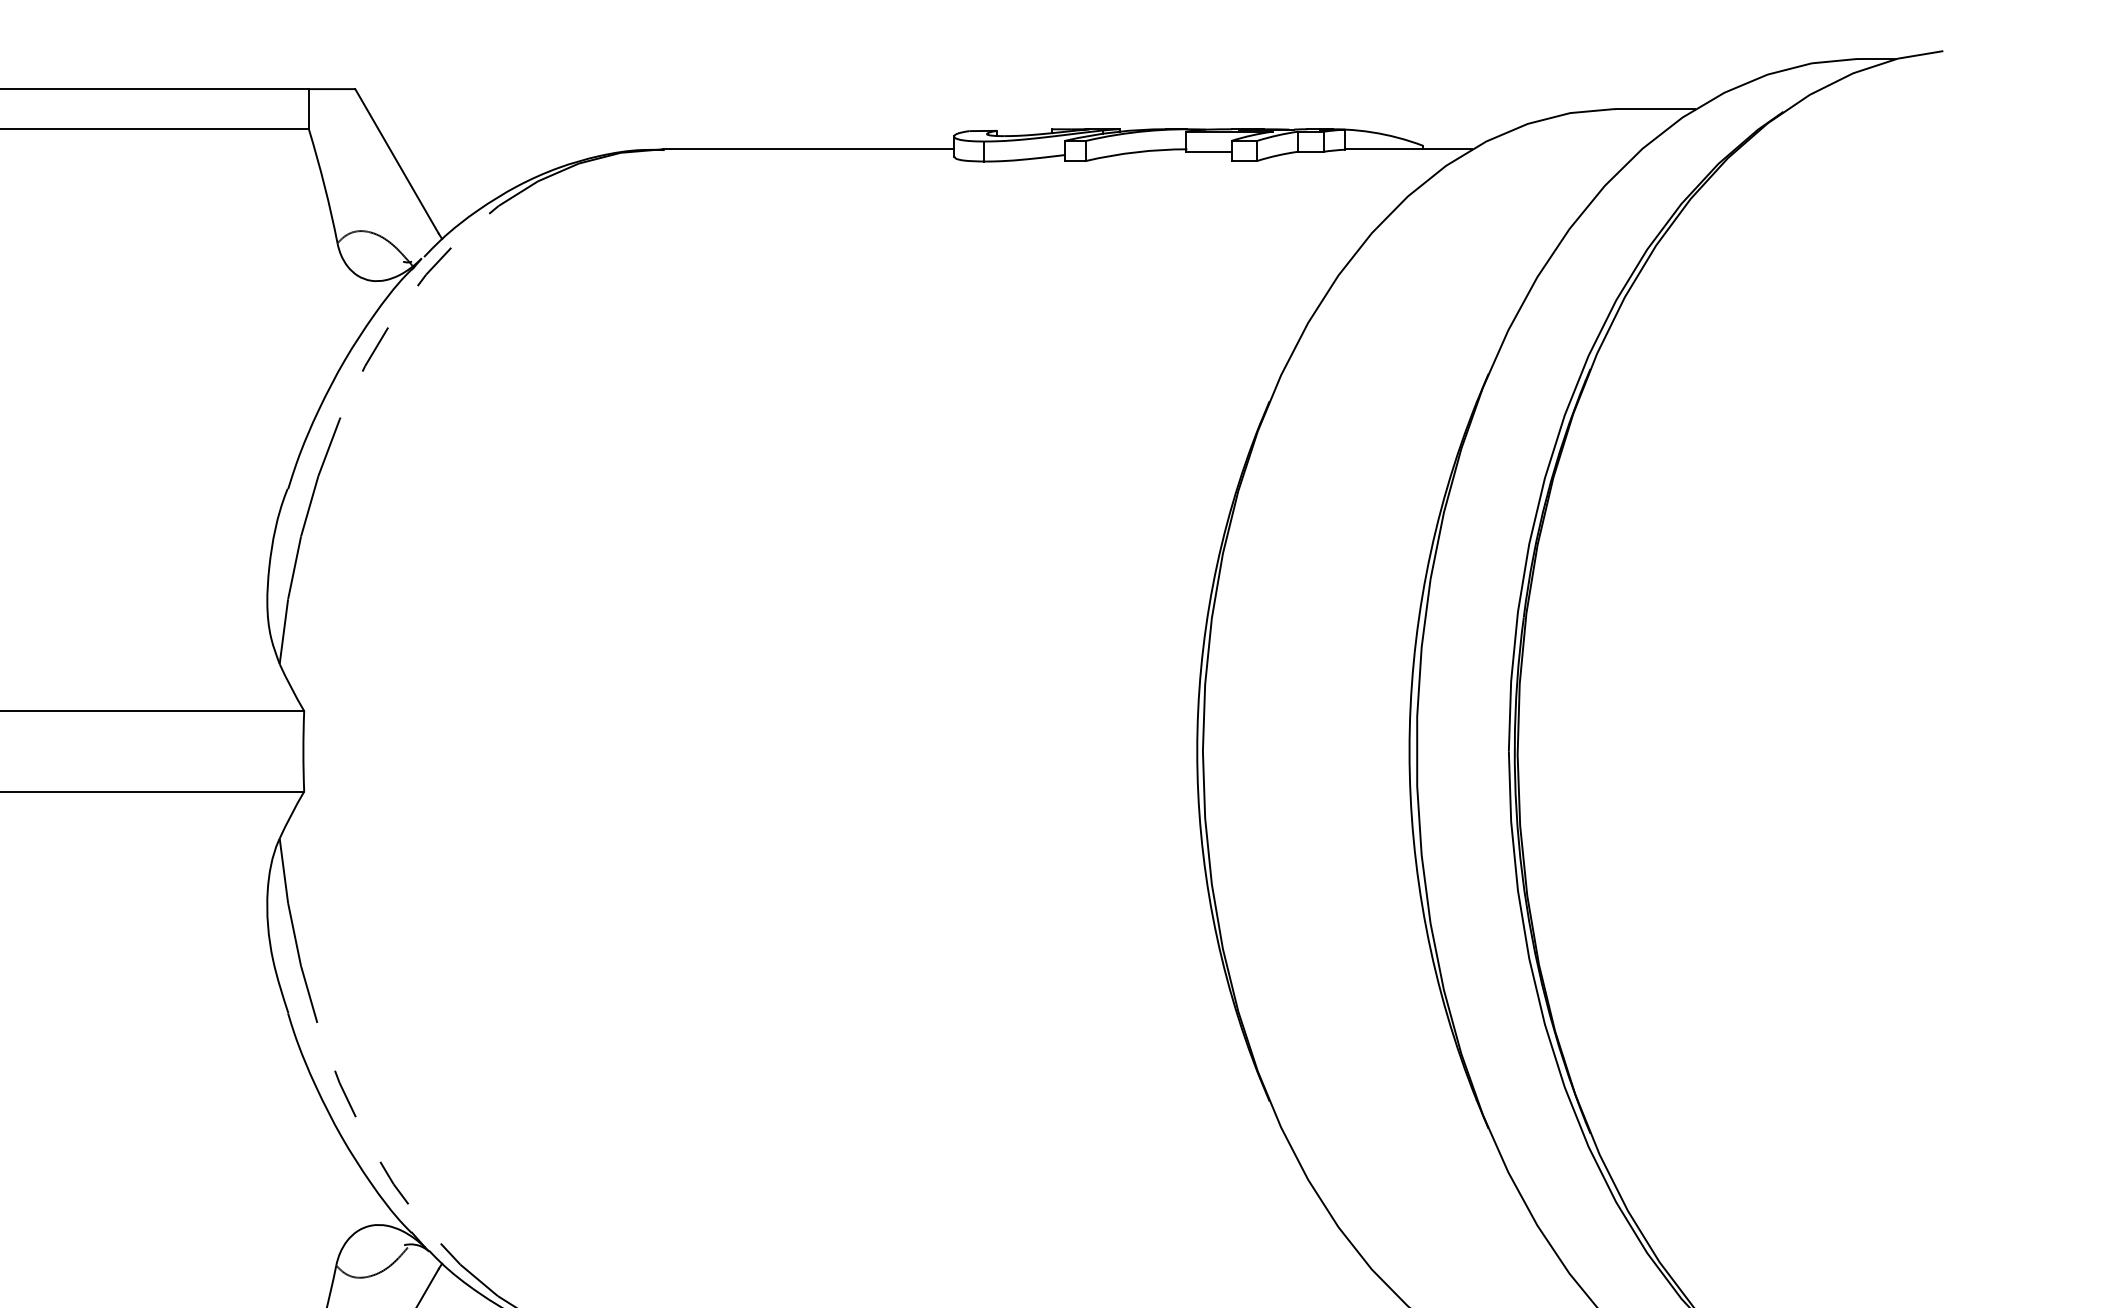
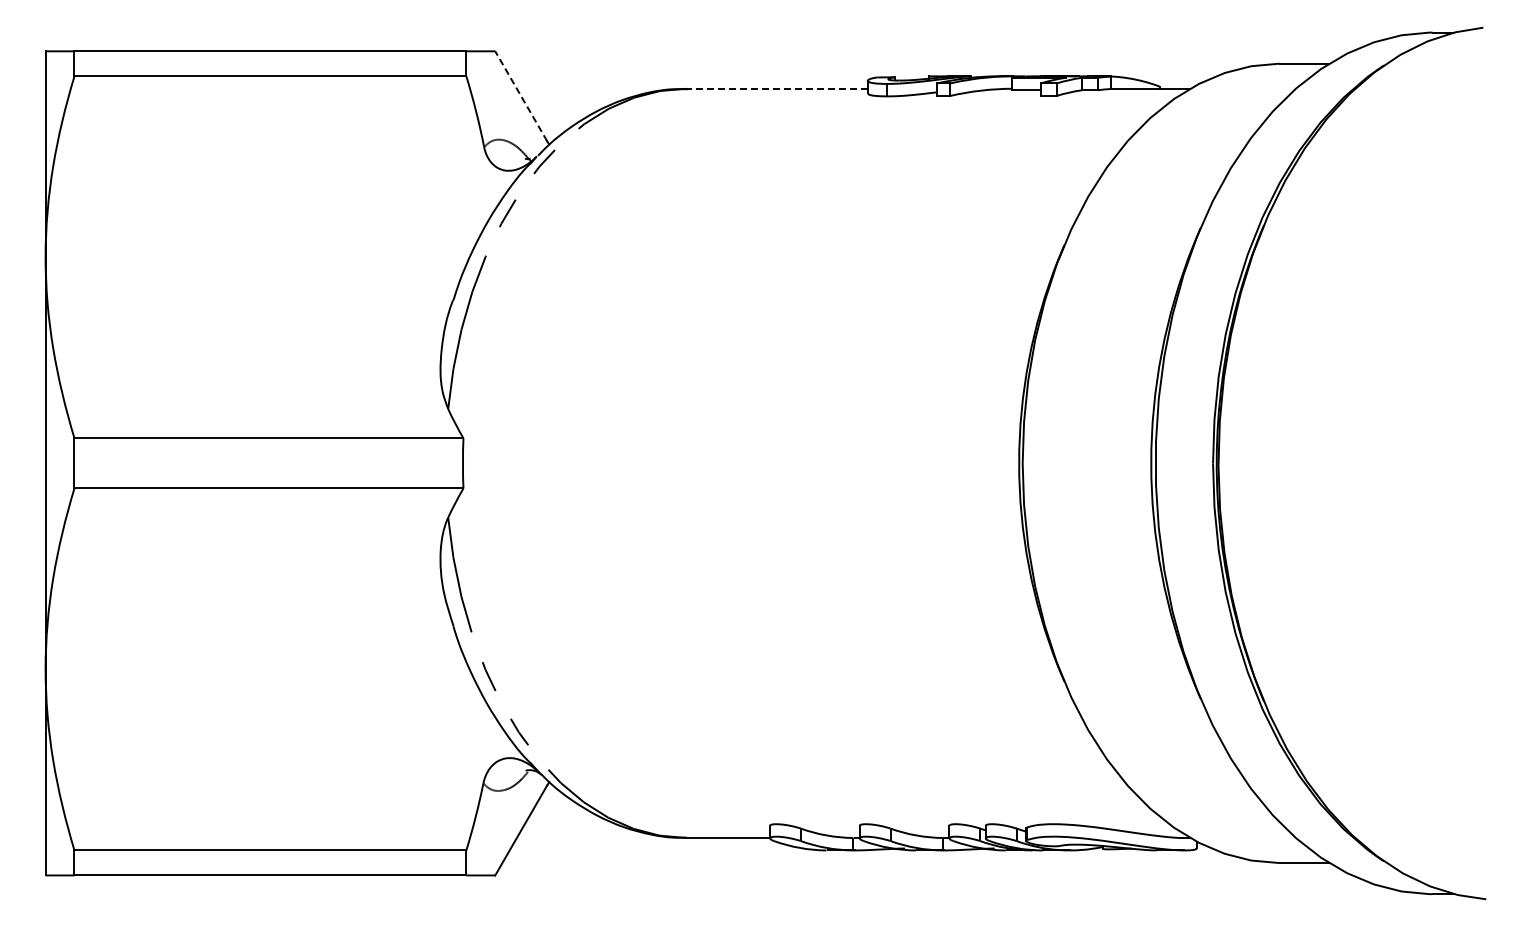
line: (808, 148) -> (777, 88), solid -> dashed
line: (397, 161) -> (521, 96), solid -> dashed

